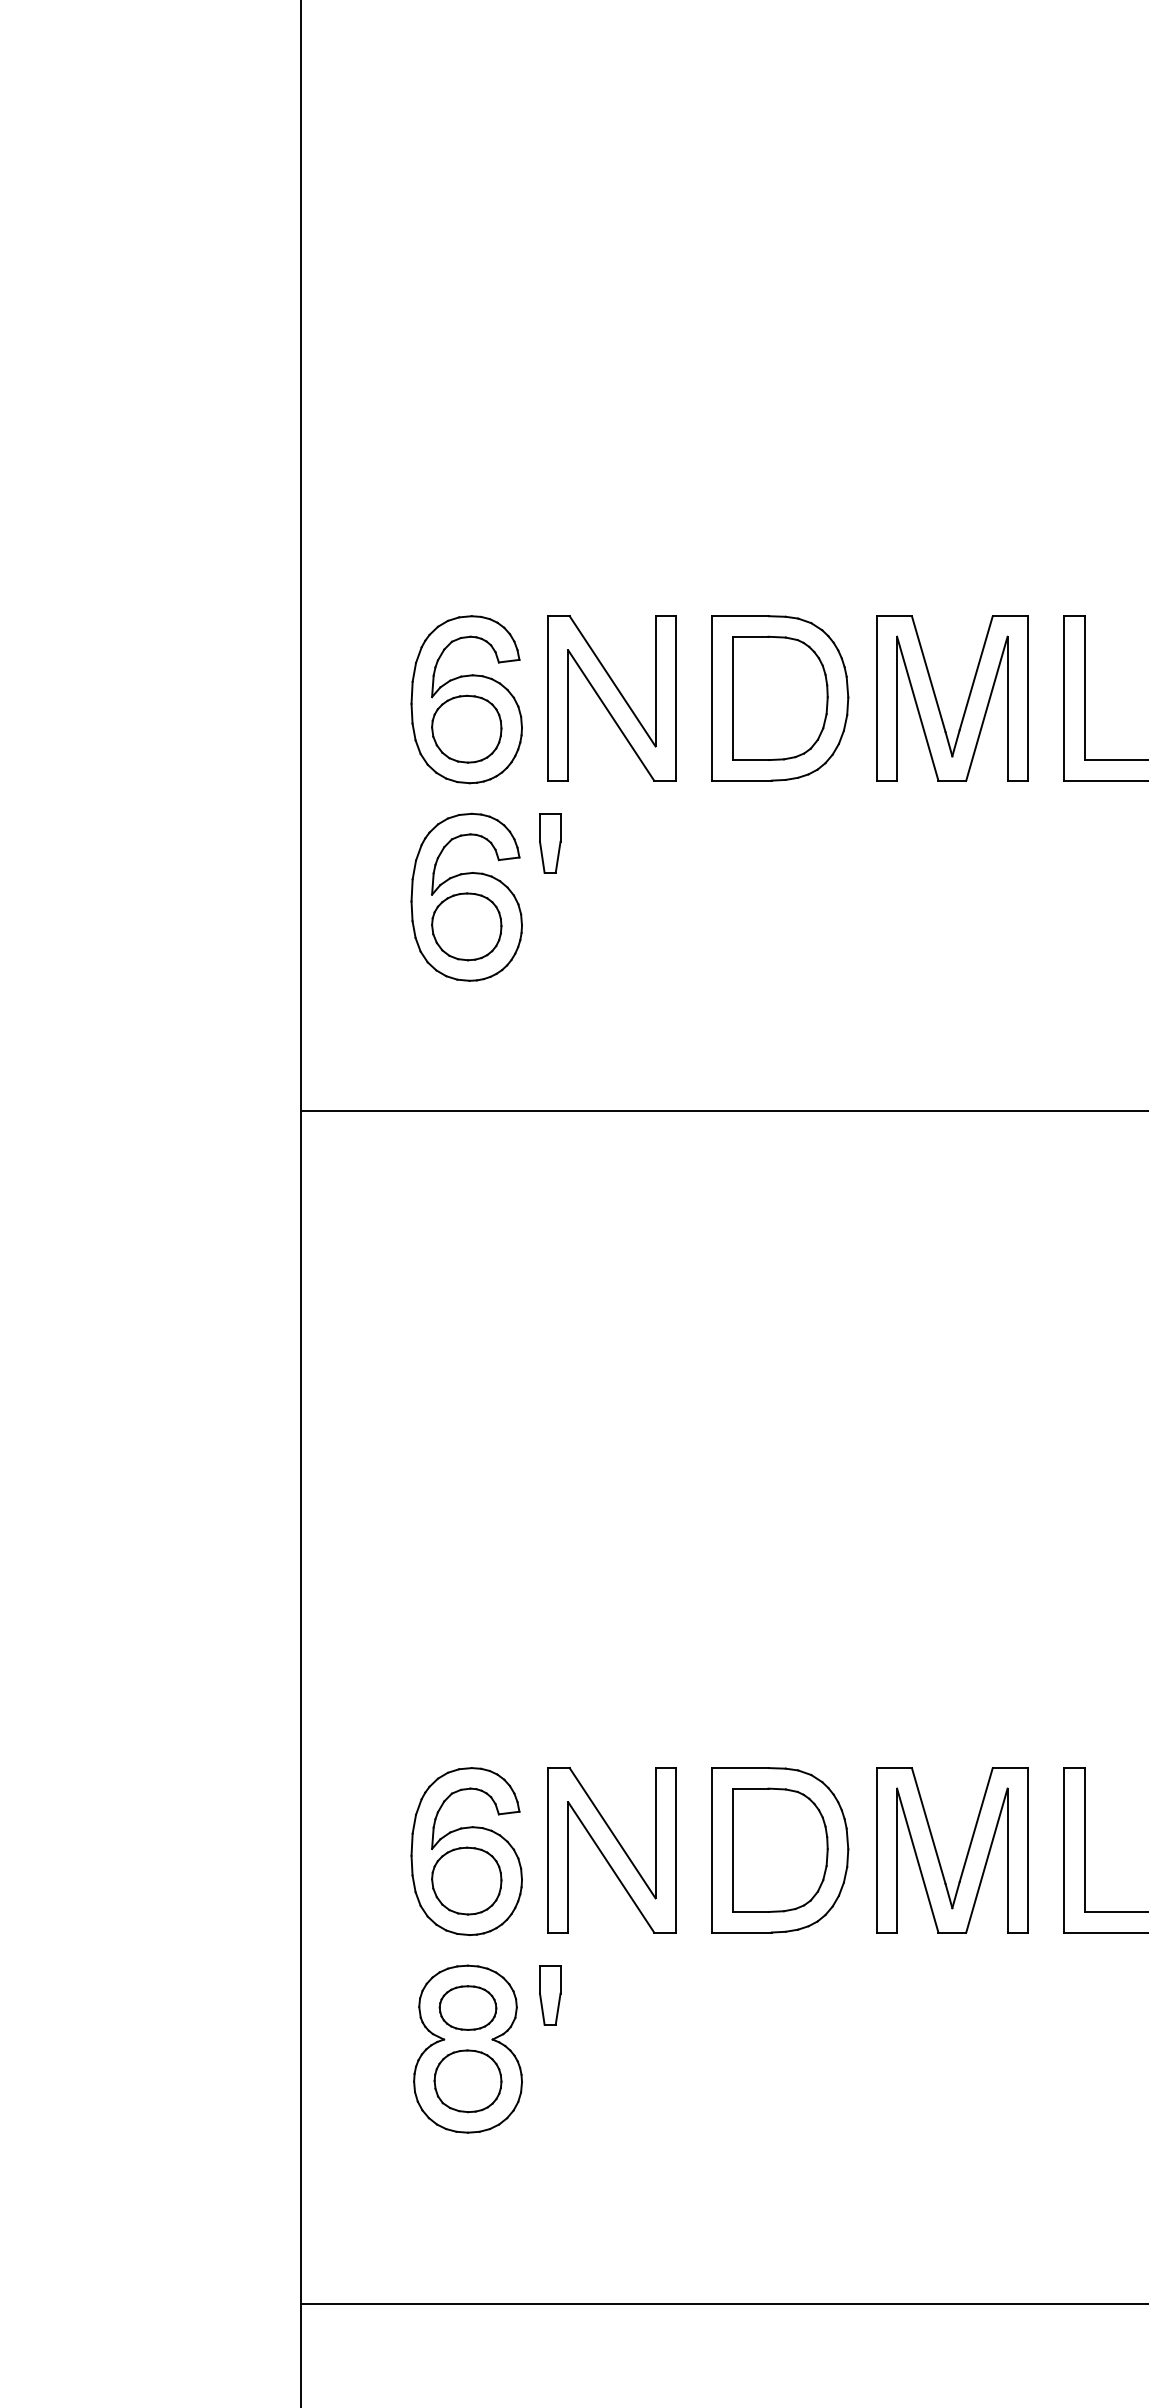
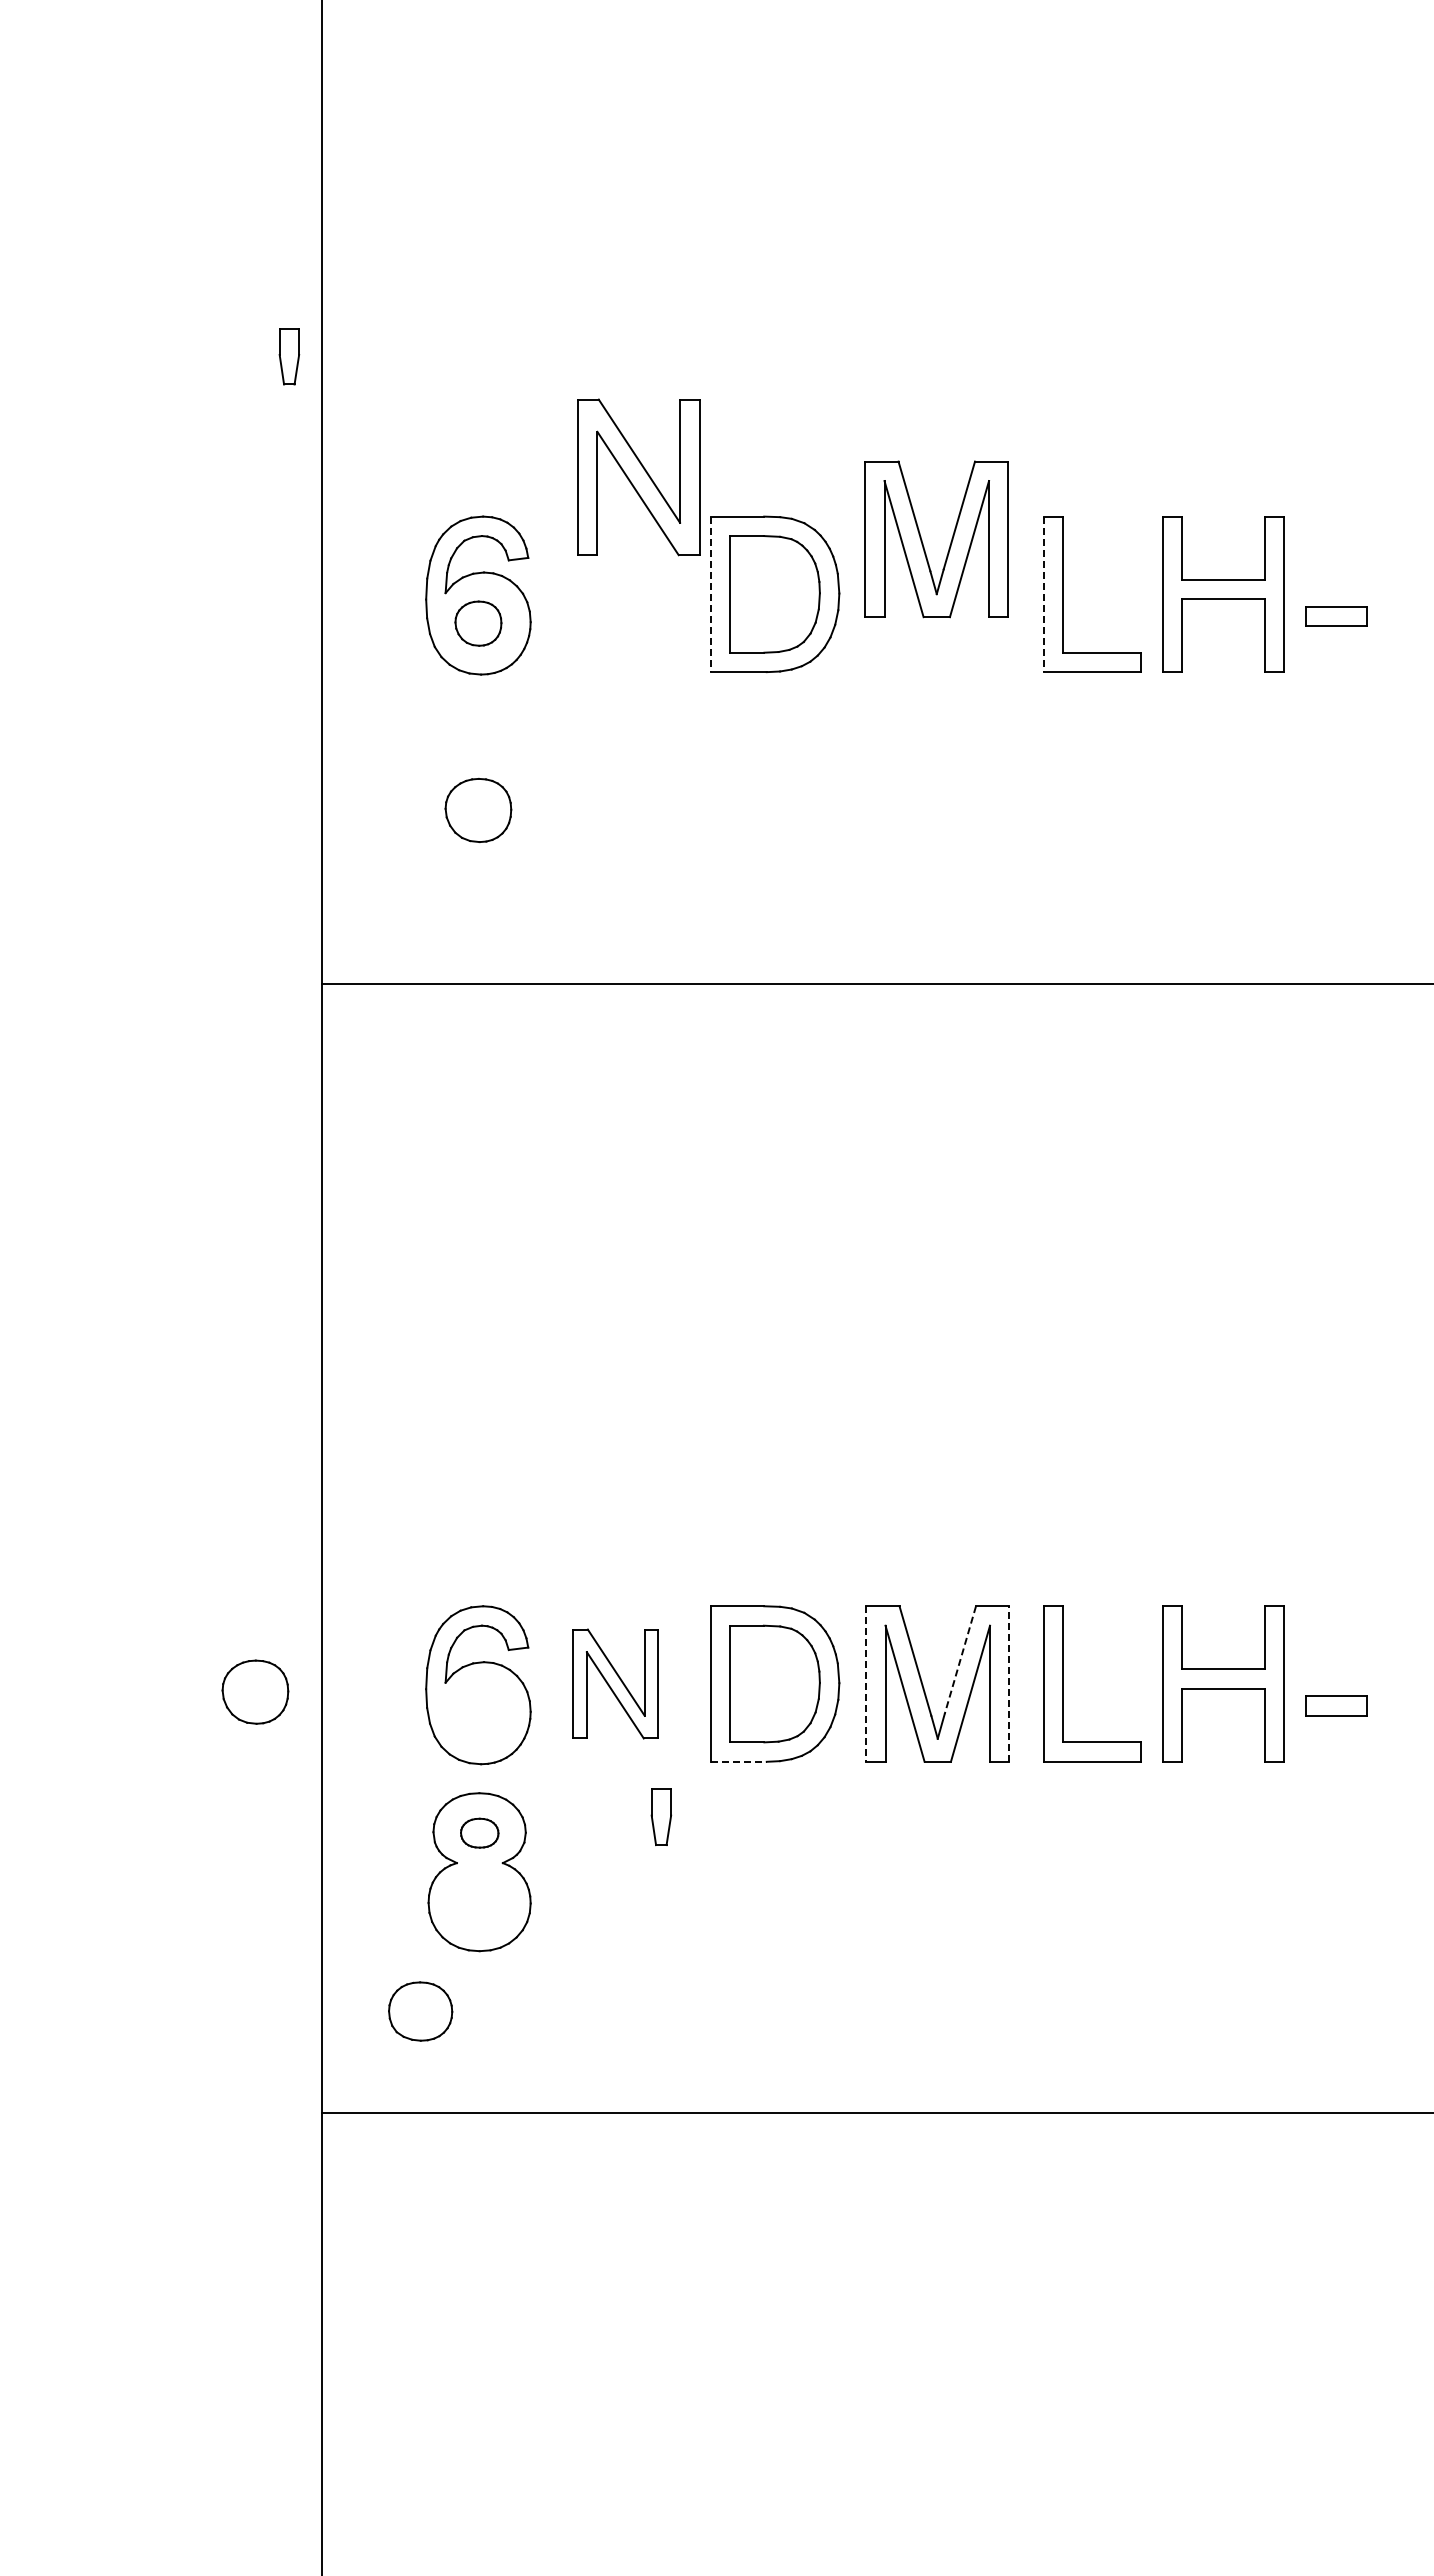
part: (611, 698) -> (638, 477), moved
line: (712, 698) -> (710, 594), solid -> dashed
line: (1064, 698) -> (1043, 594), solid -> dashed
part: (938, 702) -> (923, 543), moved
part: (466, 729) -> (478, 623), size x0.7
part: (550, 843) -> (289, 356), moved
part: (466, 897) -> (478, 782), removed
line: (976, 1825) -> (960, 1660), solid -> dashed
part: (611, 1849) -> (615, 1683), size x0.7
line: (876, 1850) -> (866, 1684), solid -> dashed
line: (1028, 1850) -> (1009, 1684), solid -> dashed
part: (466, 1880) -> (255, 1691), moved
line: (742, 1932) -> (739, 1761), solid -> dashed
part: (550, 1994) -> (661, 1816), moved
part: (467, 2007) -> (479, 1832), size x0.7
part: (467, 2081) -> (420, 2011), moved

